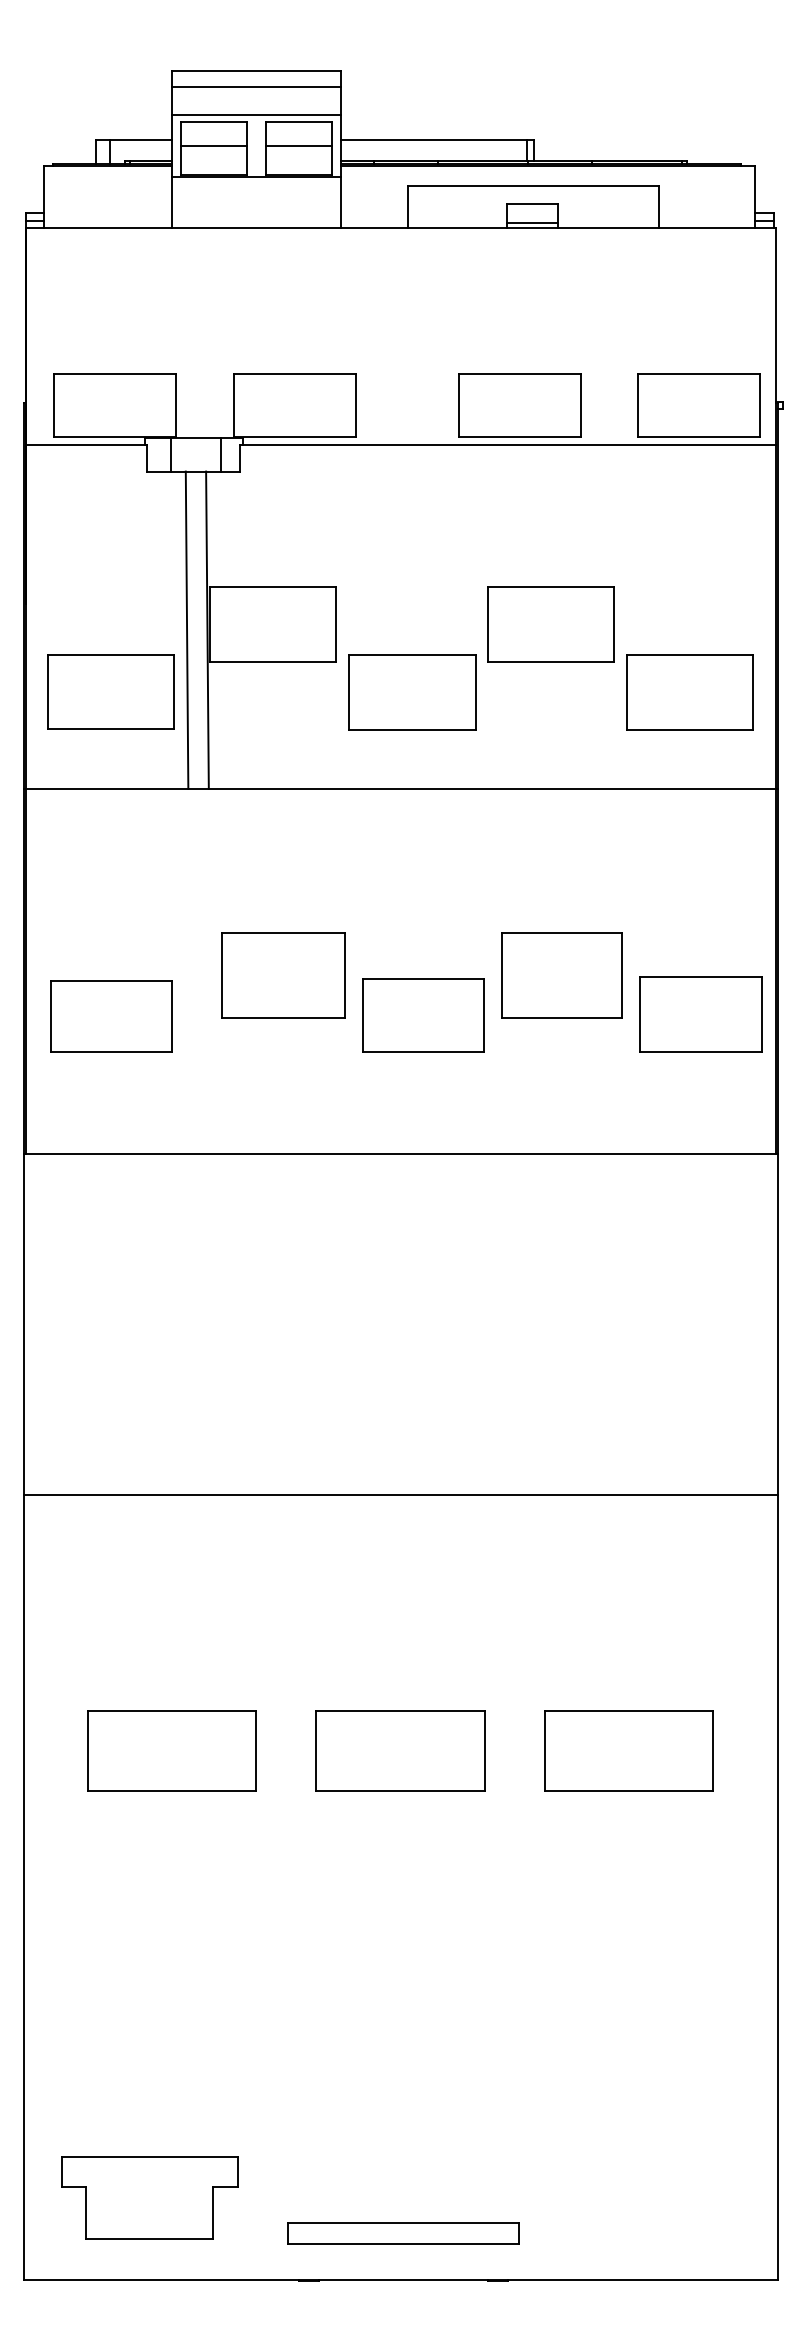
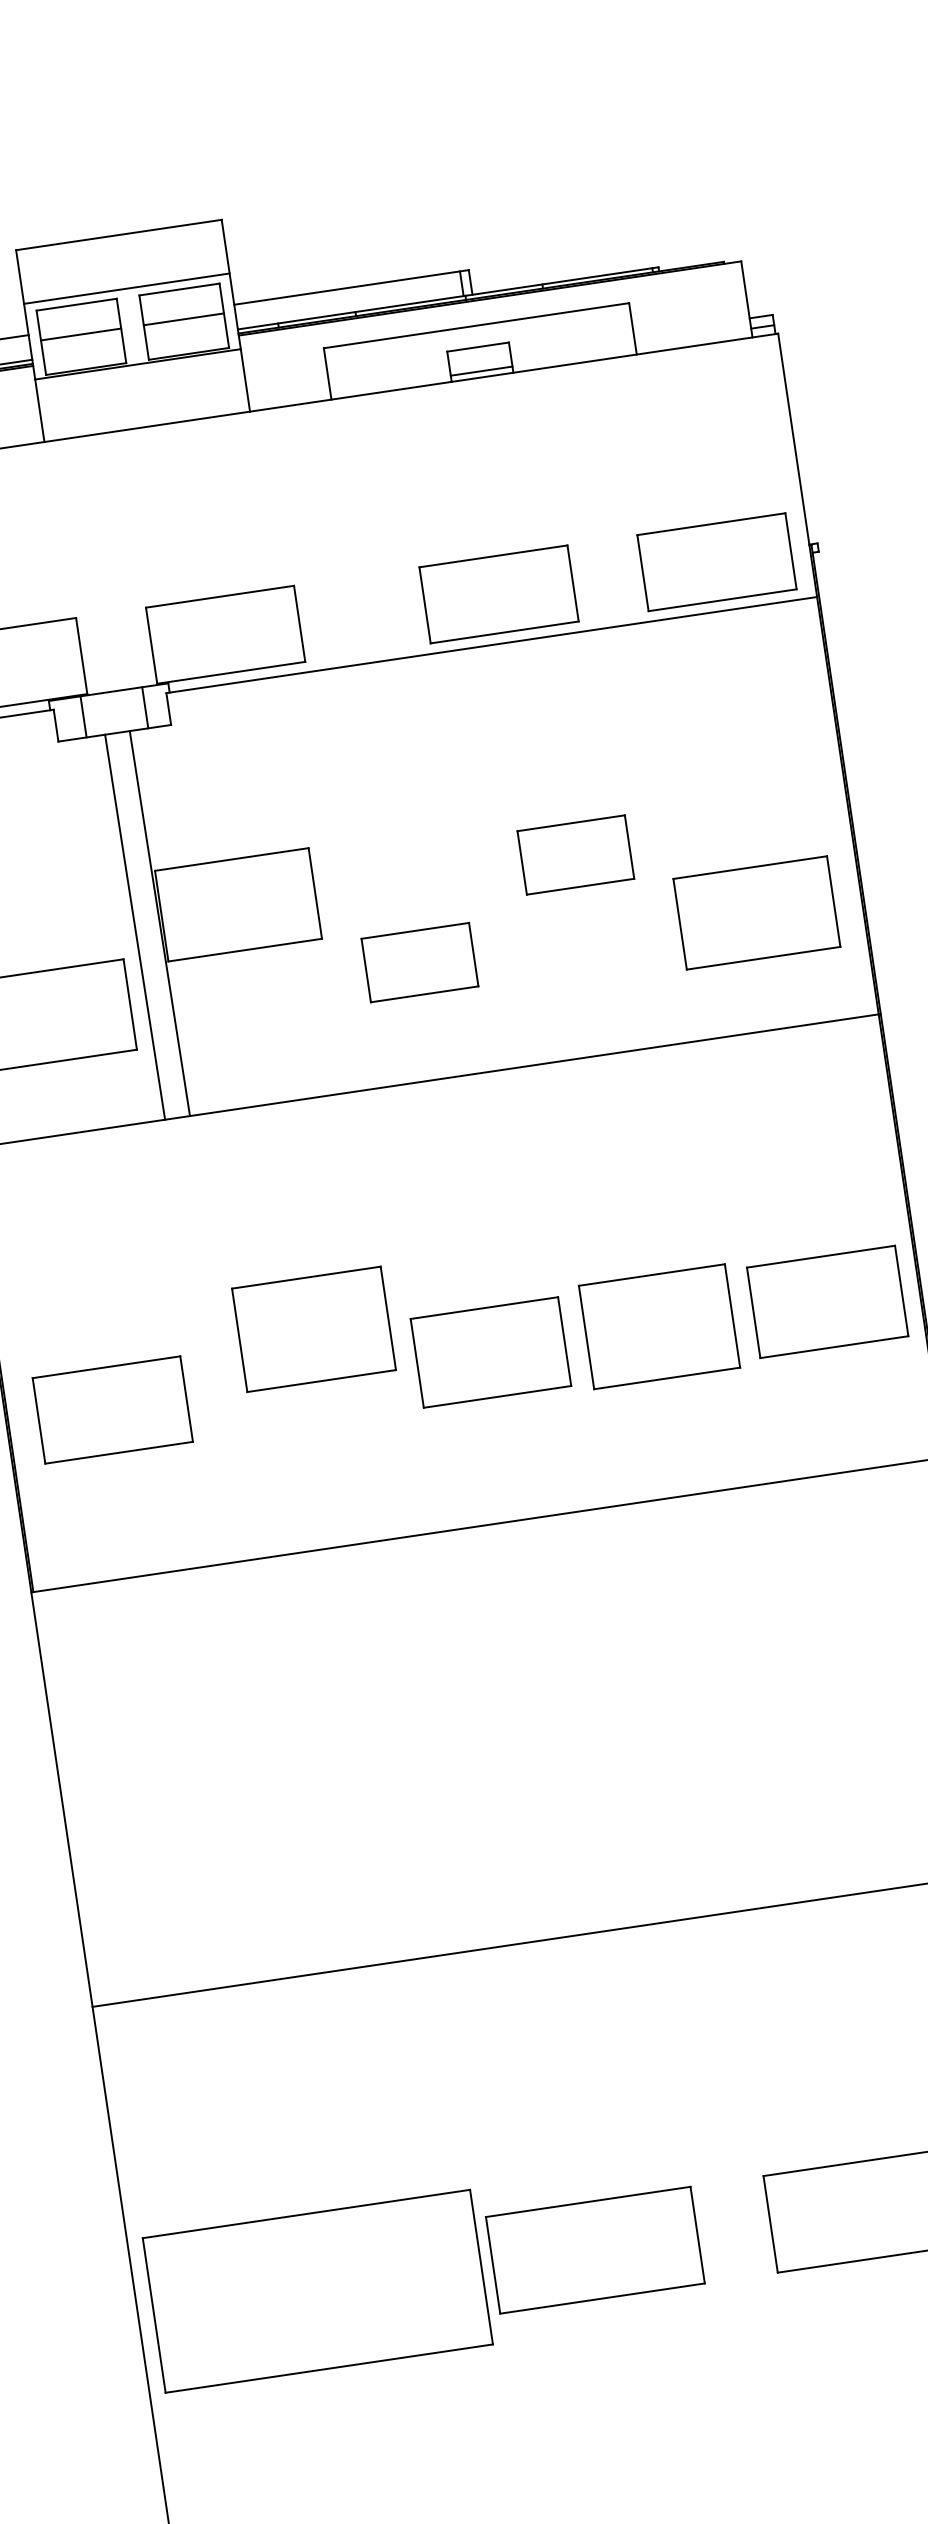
line: (256, 86) -> (121, 254), removed
part: (550, 624) -> (575, 855), size x0.7
part: (412, 692) -> (420, 962), size x0.7
part: (561, 975) -> (658, 1326), moved
part: (171, 1750) -> (317, 2290), size x1.6

